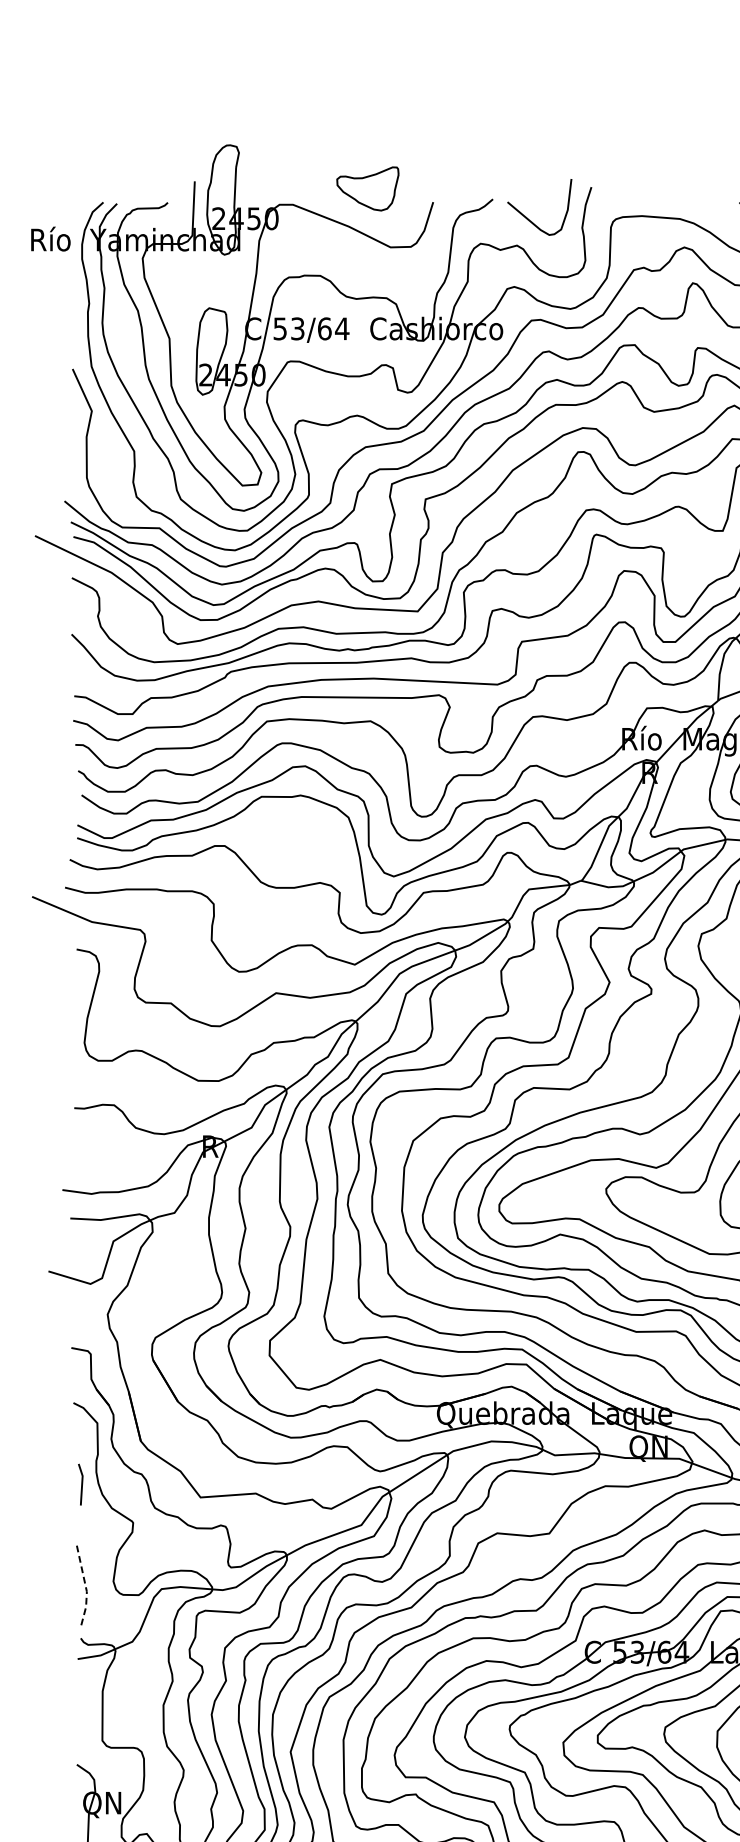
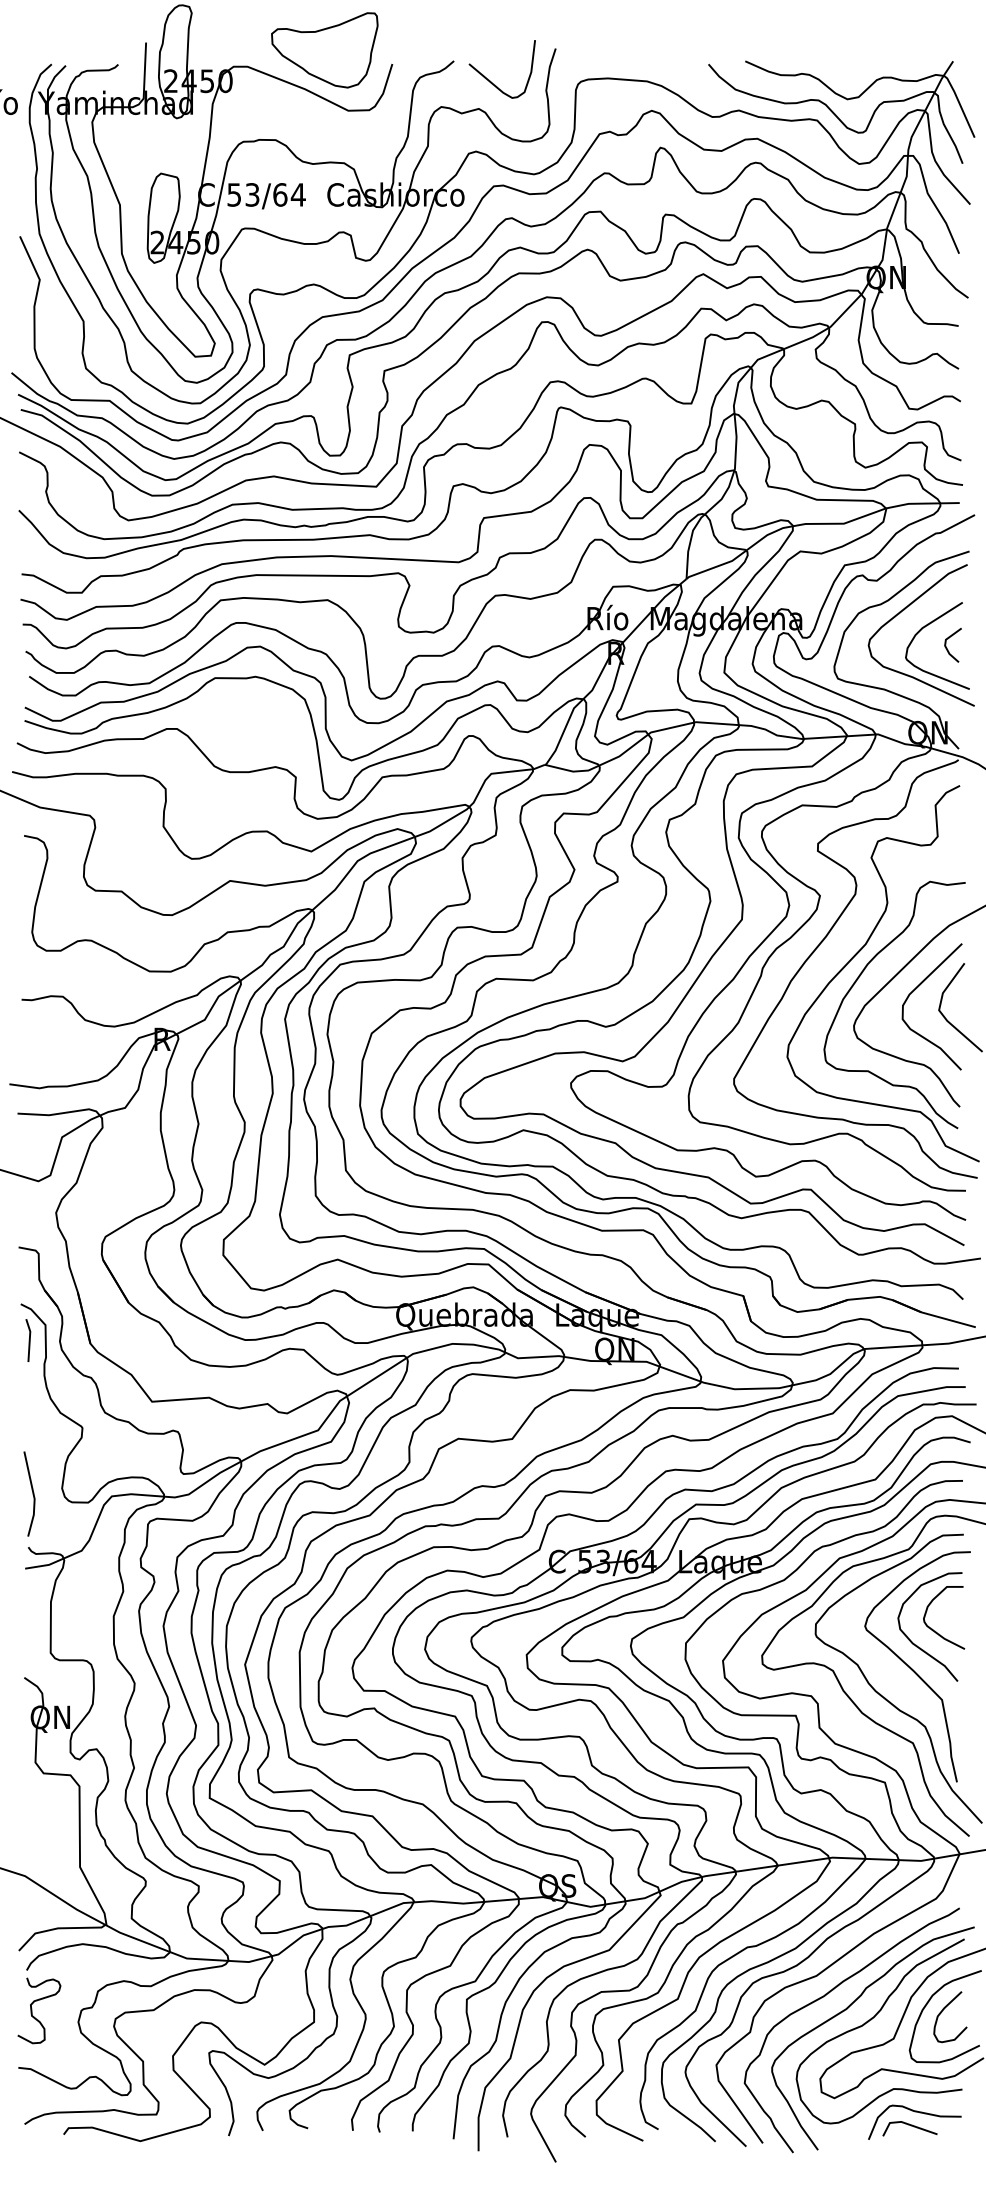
part: (367, 189) -> (324, 50), size x1.67
line: (80, 1484) -> (28, 1340), moved
line: (85, 1588) -> (33, 1495), dashed -> solid

